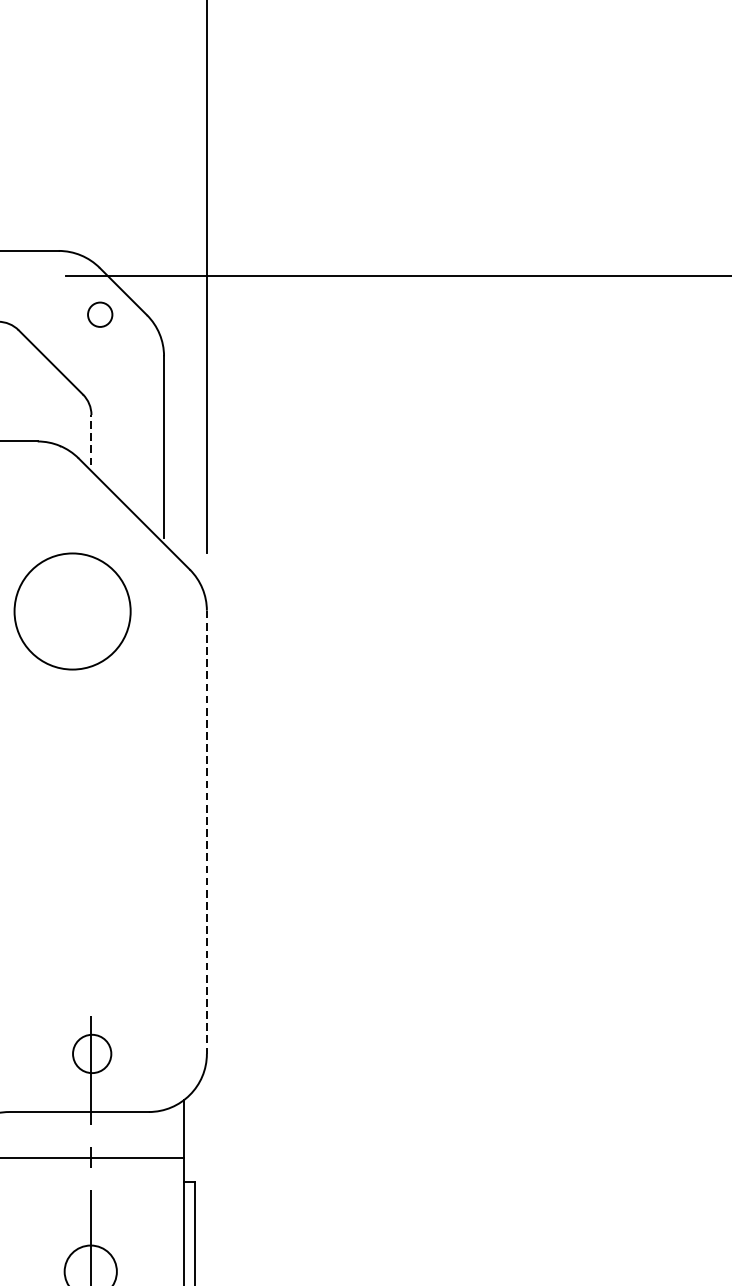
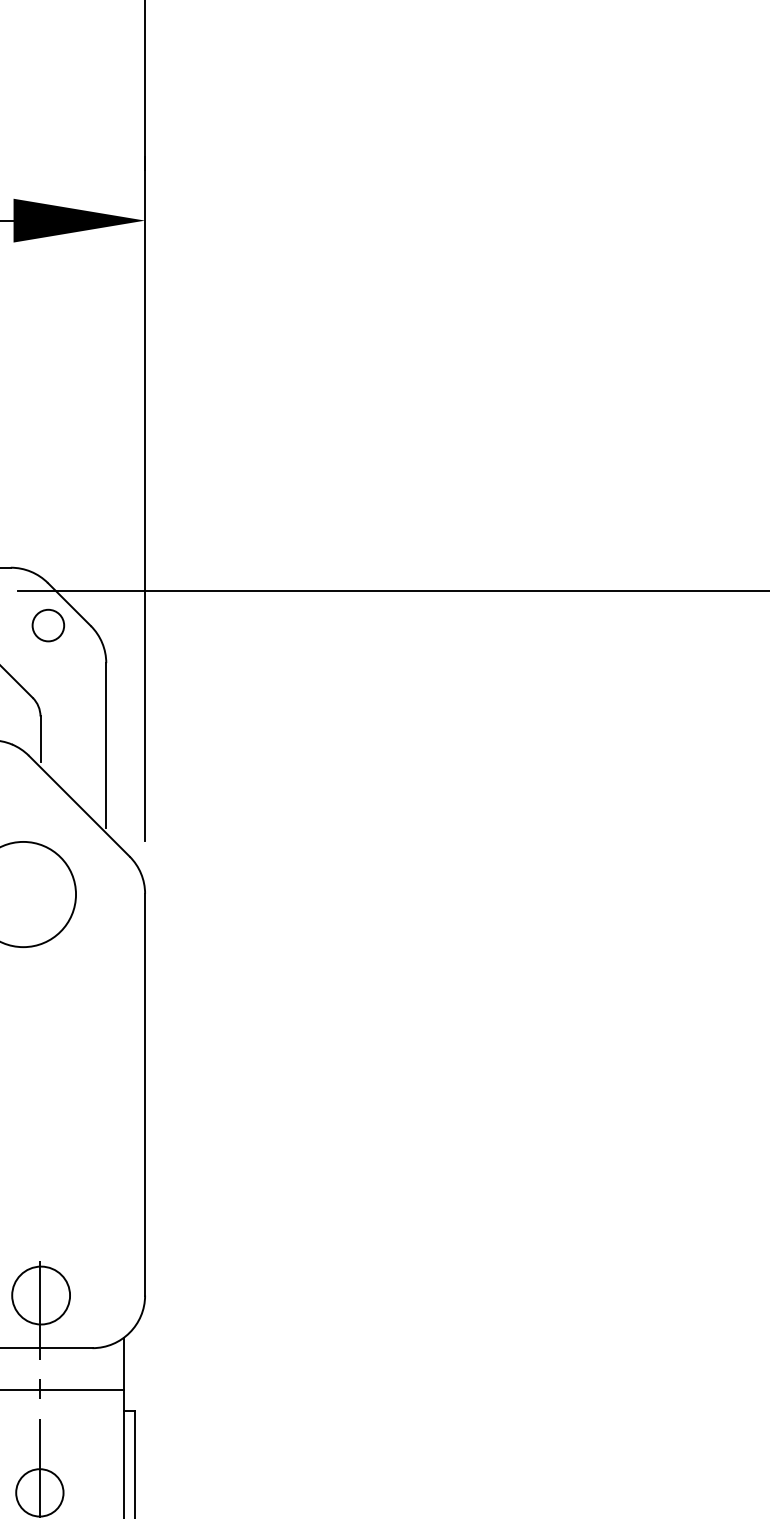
circle: (100, 314) -> (48, 625), size x1.43
line: (91, 440) -> (40, 739), dashed -> solid
line: (207, 832) -> (145, 1094), dashed -> solid
circle: (92, 1053) -> (41, 1295), size x1.67

